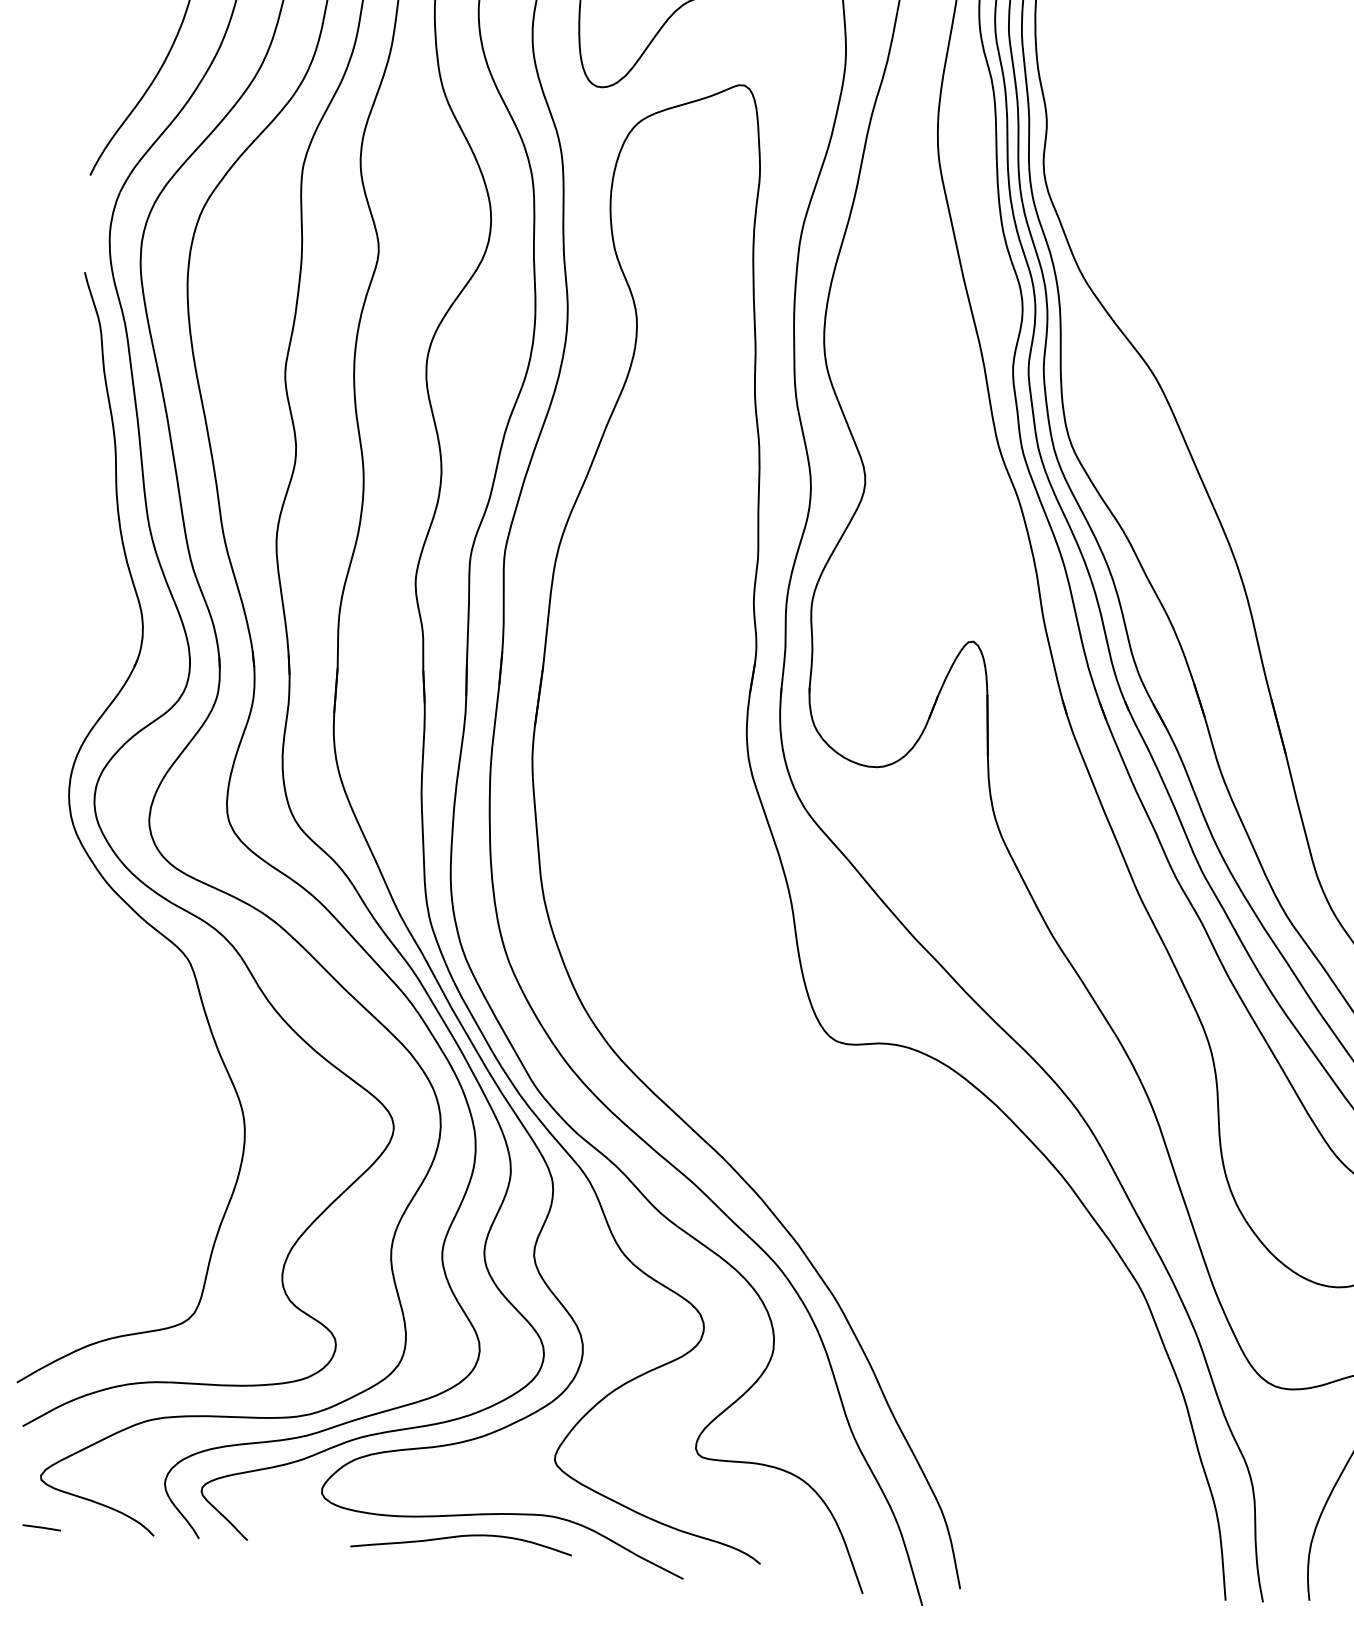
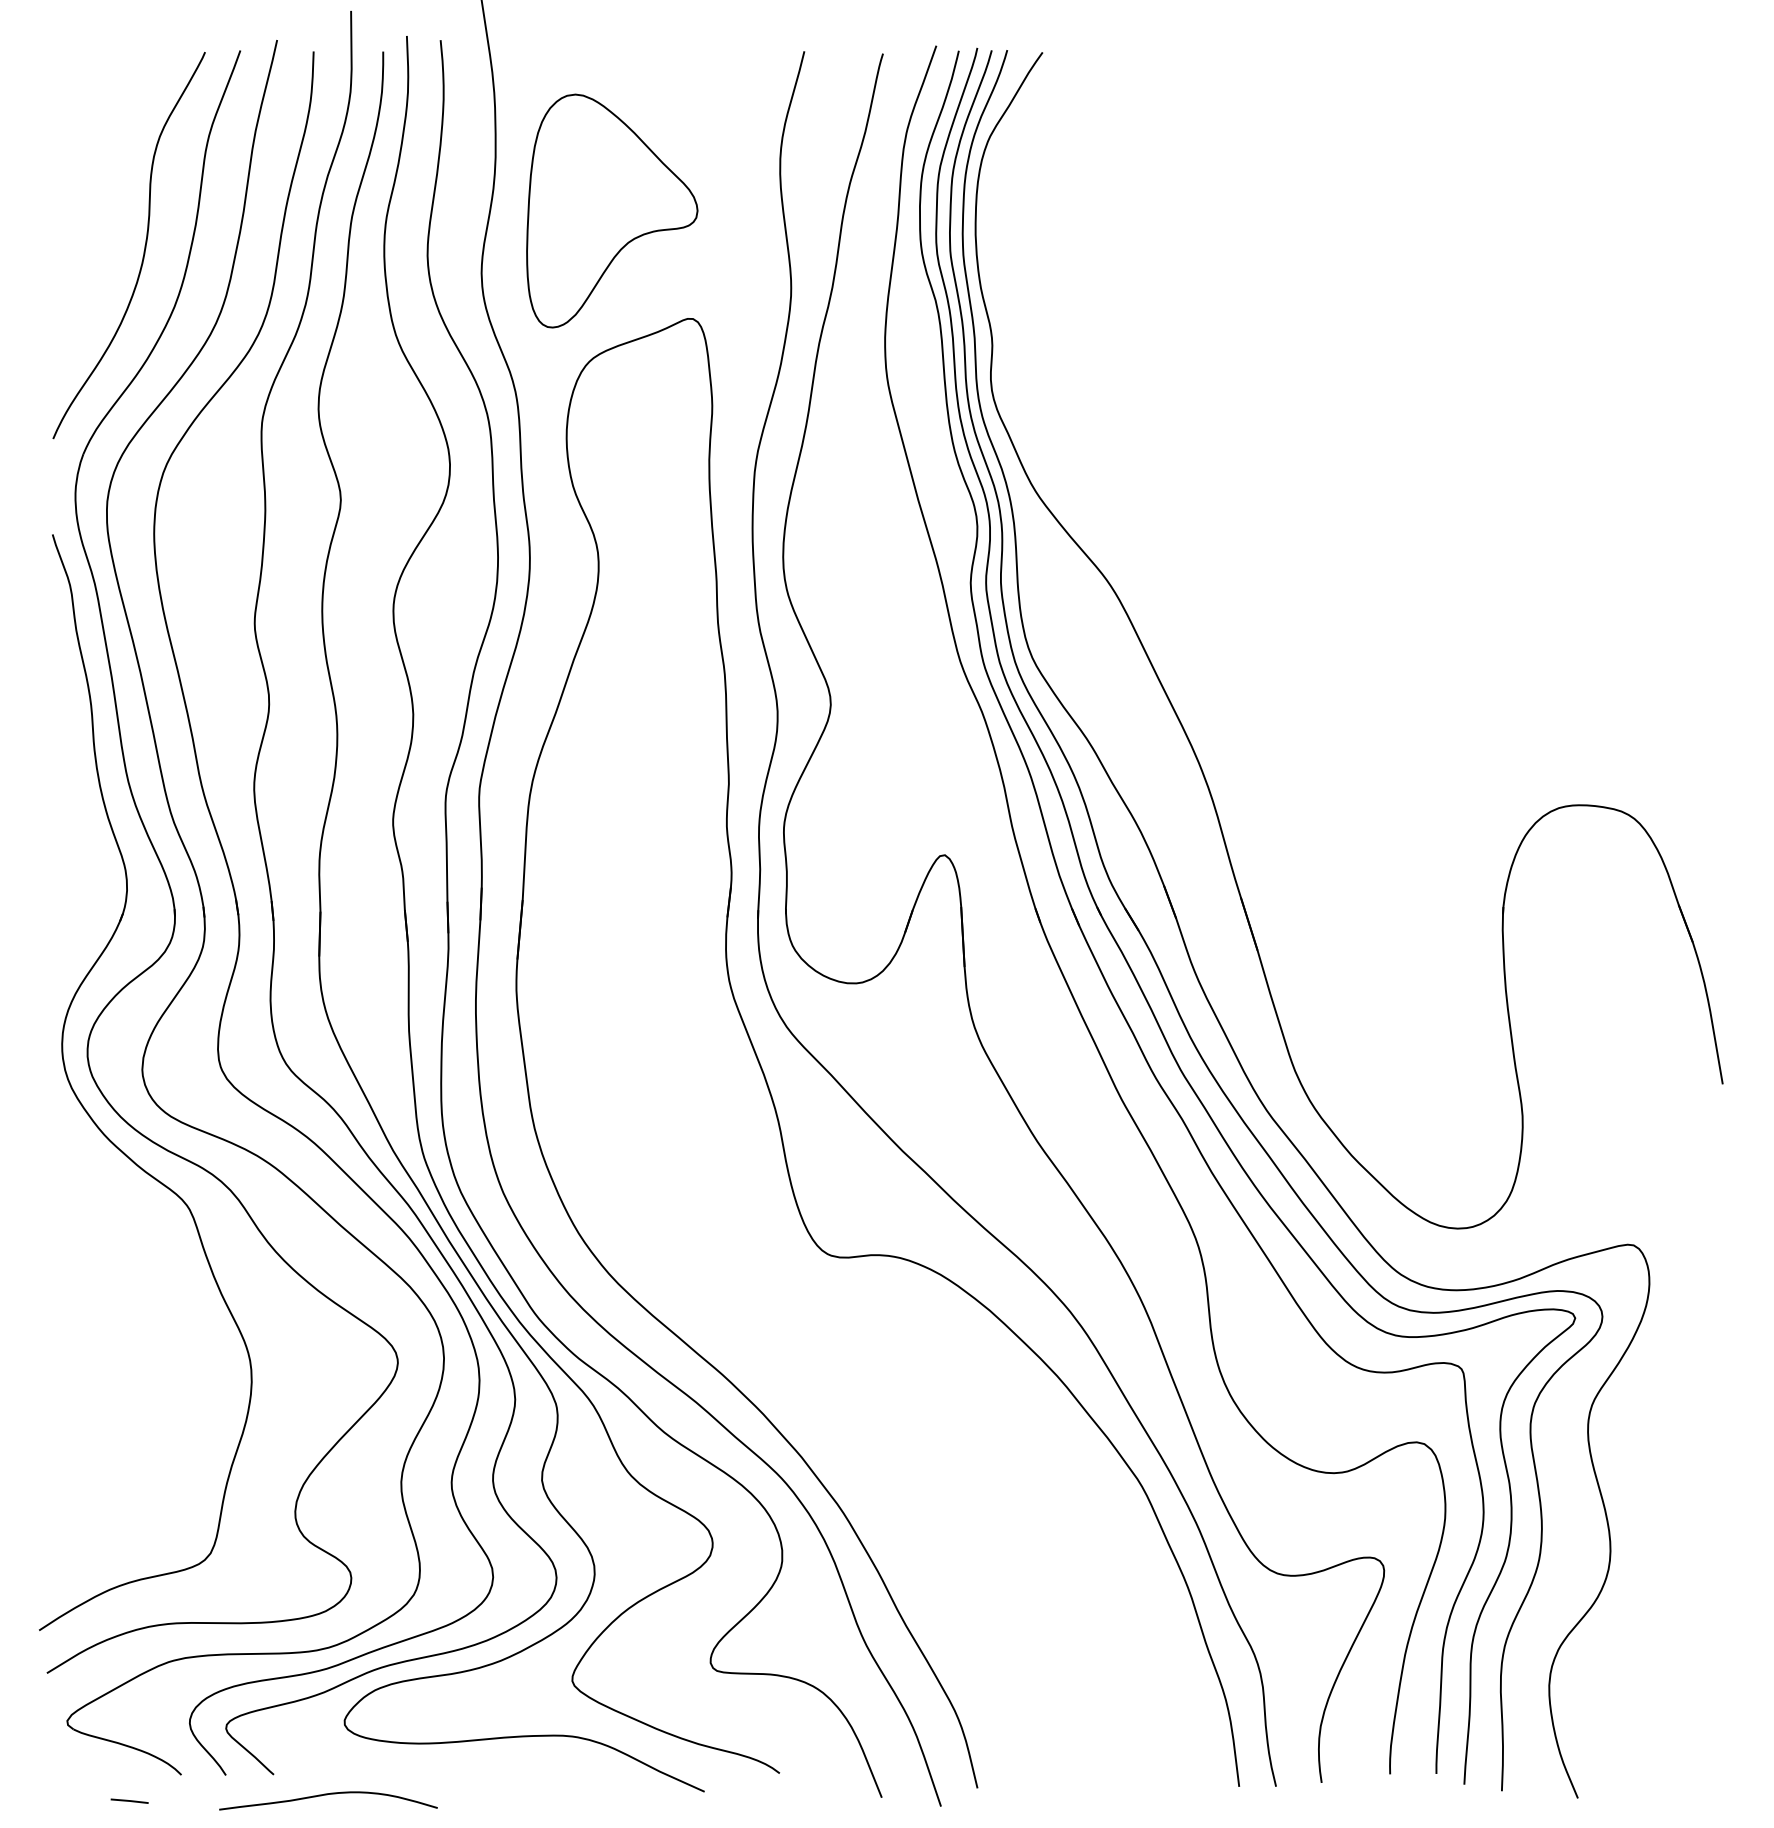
line: (41, 1527) -> (129, 1800), moved
curve: (460, 1537) -> (327, 1795), moved

